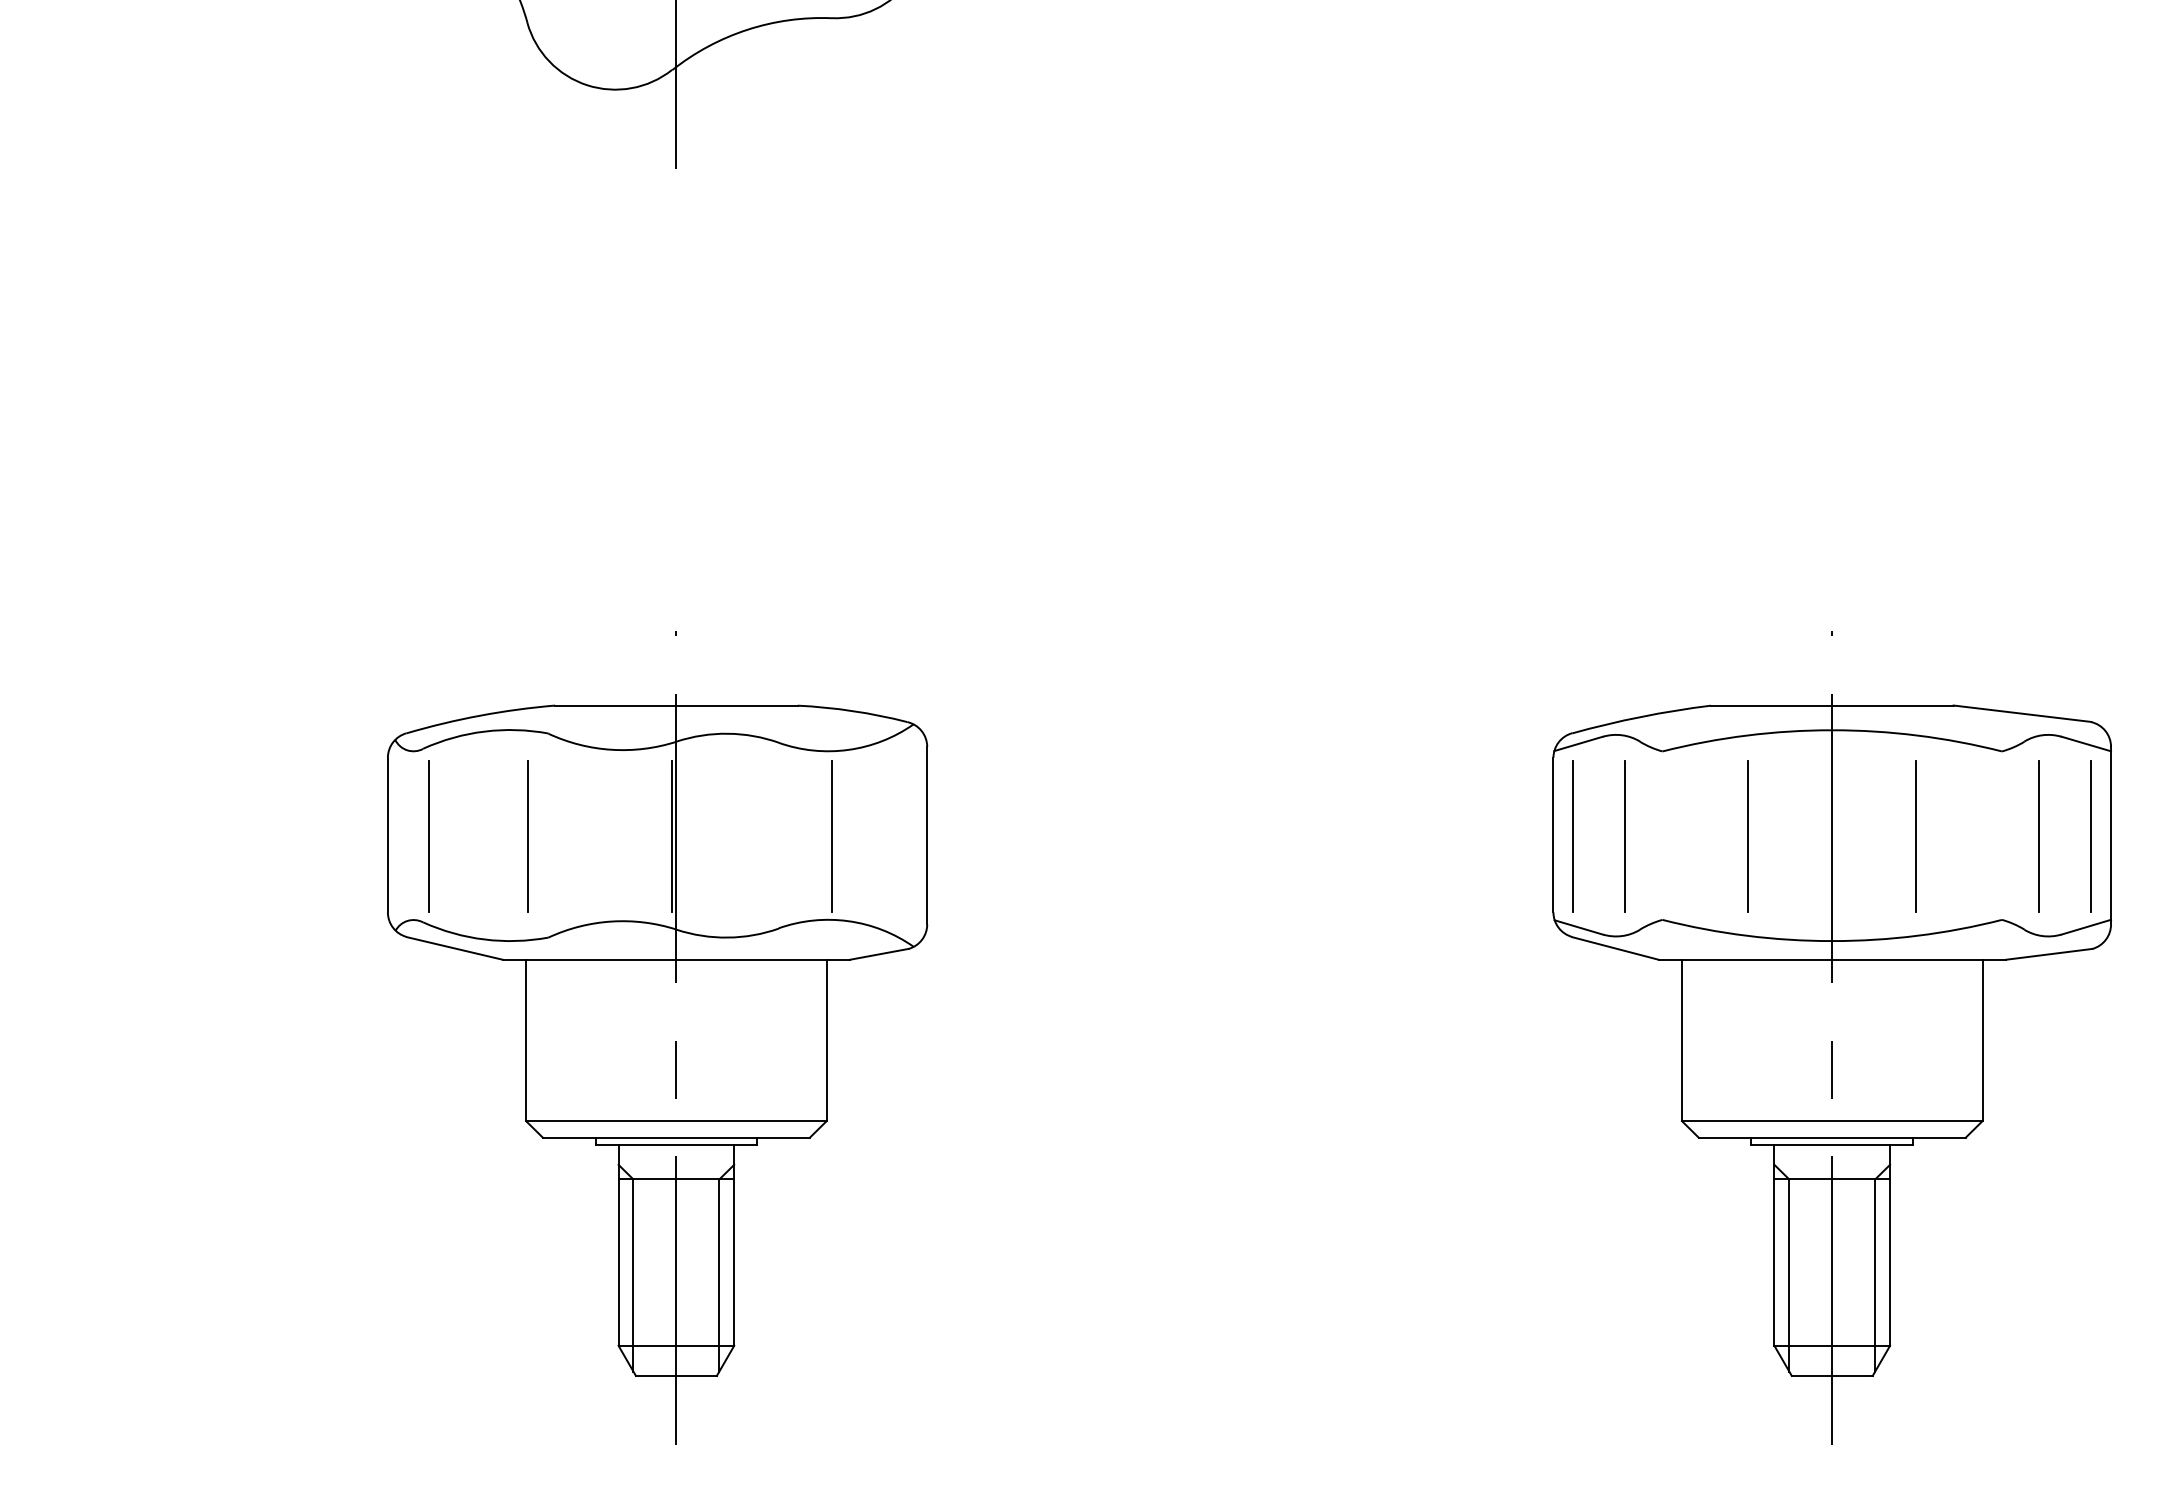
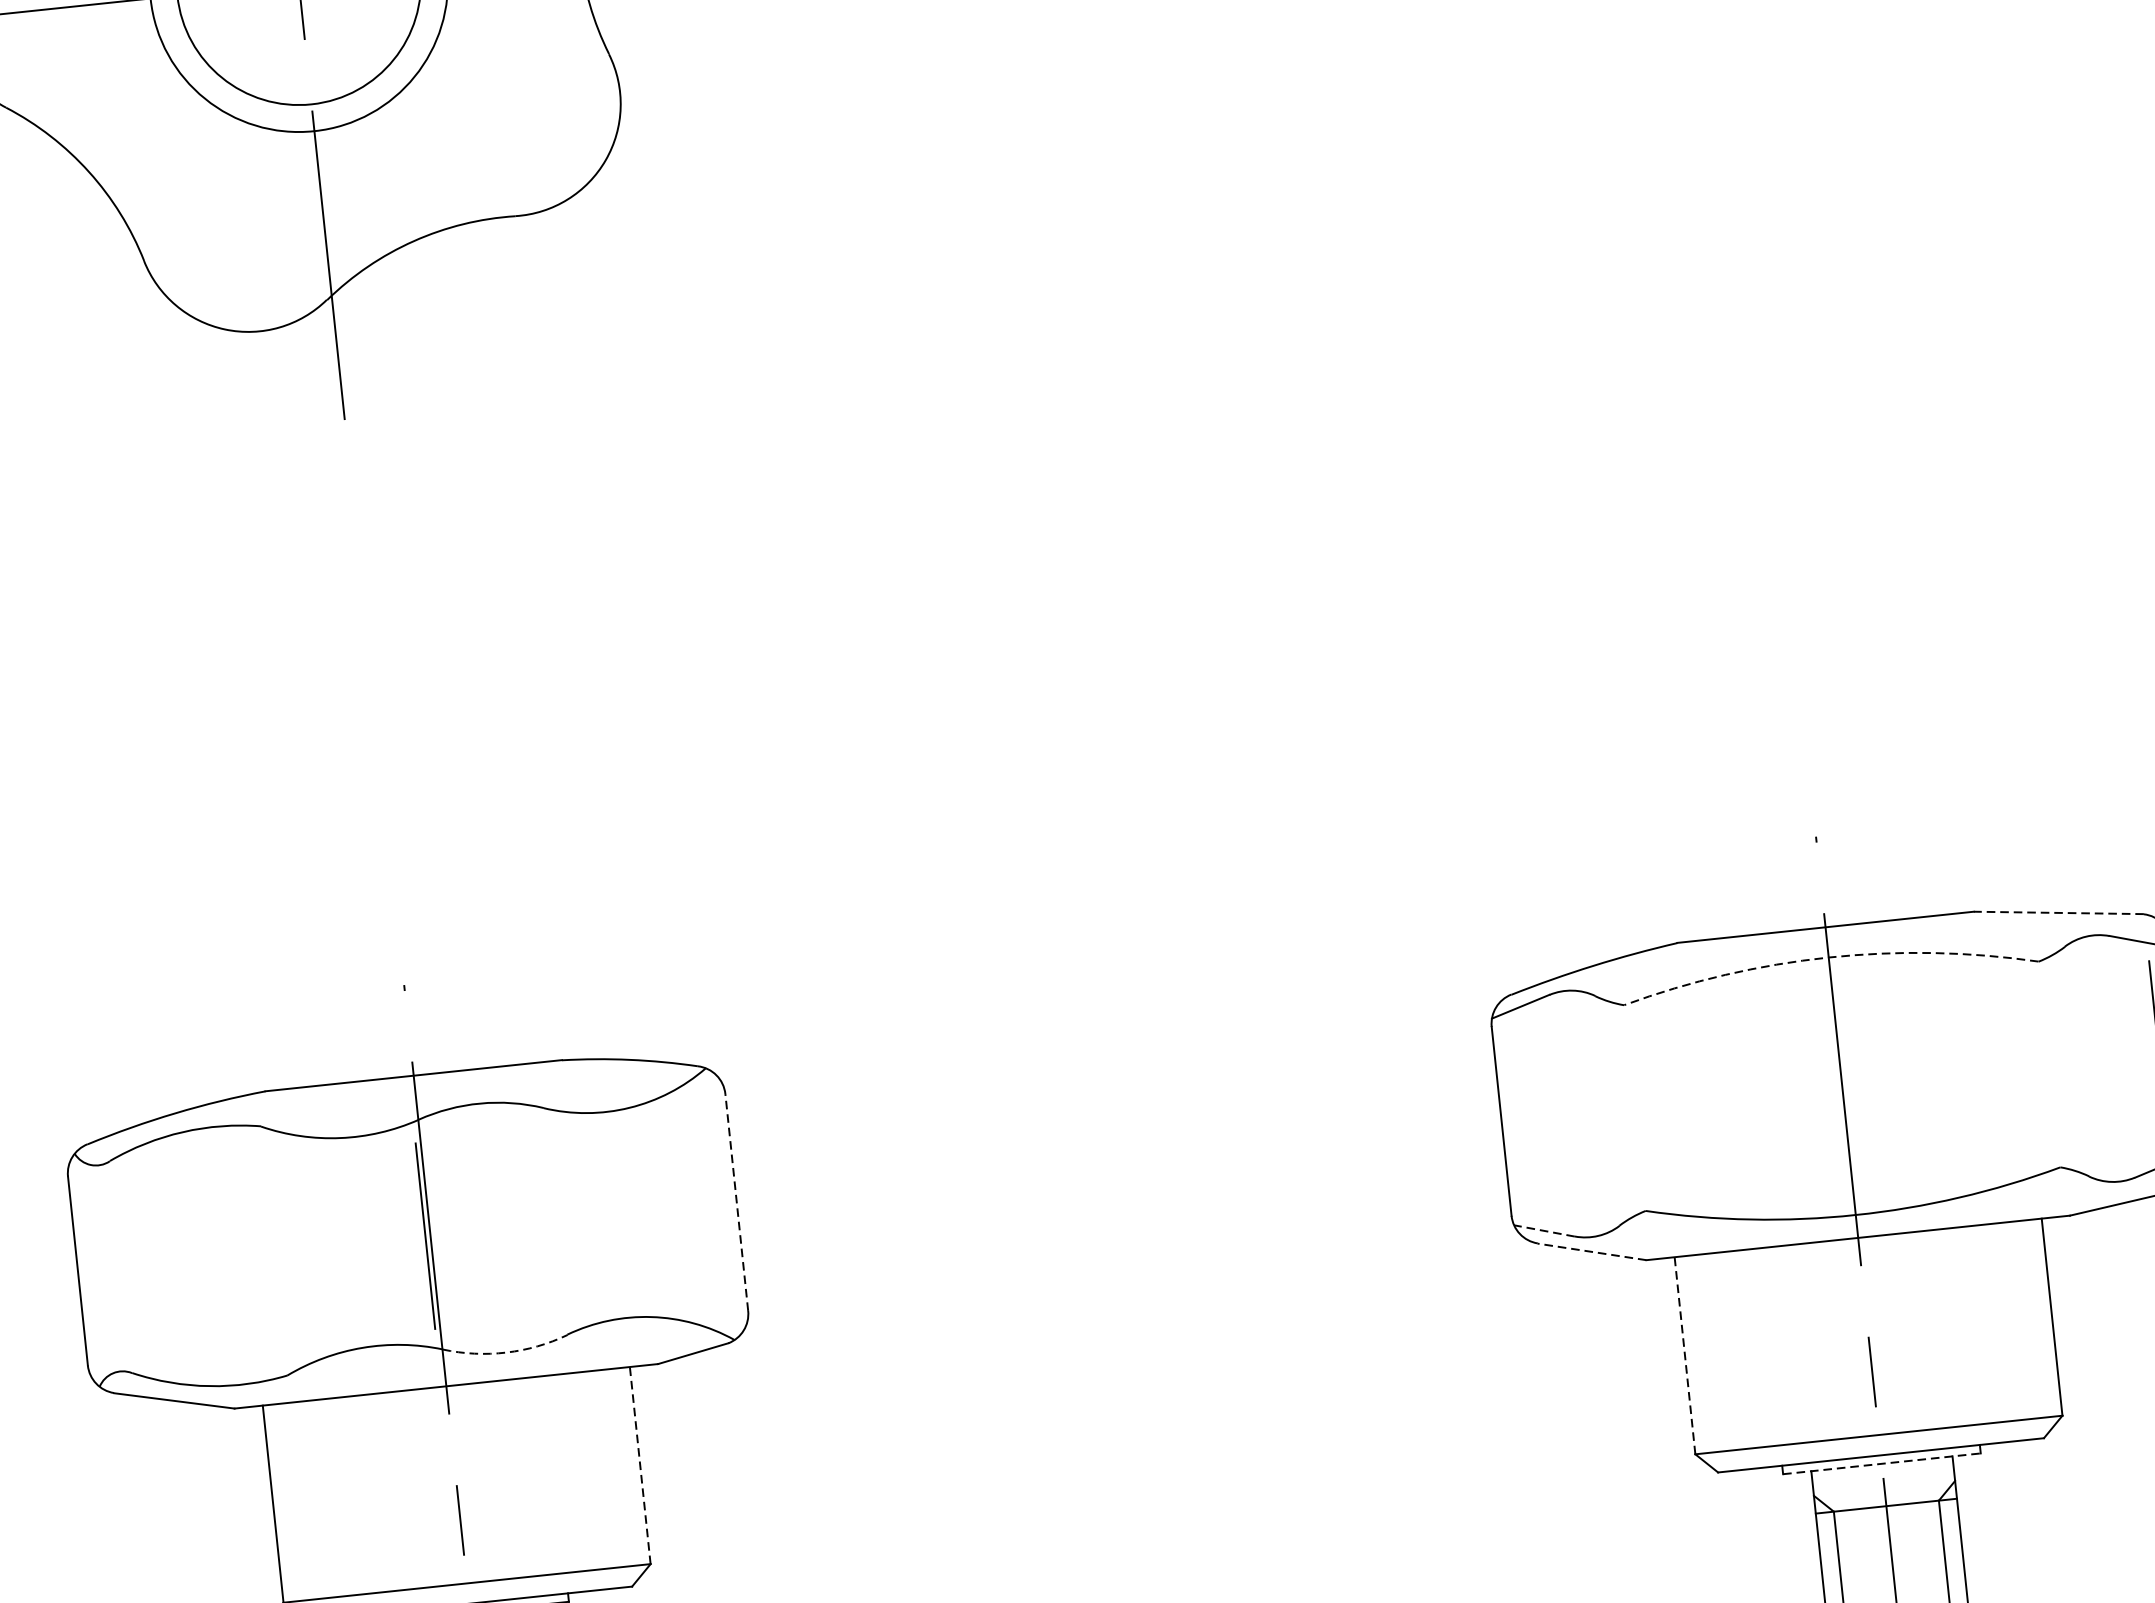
line: (2021, 713) -> (2057, 912), solid -> dashed
arc: (1832, 730) -> (1829, 957), solid -> dashed
line: (927, 835) -> (737, 1202), solid -> dashed
line: (428, 836) -> (127, 1267), removed
line: (527, 836) -> (248, 1254), removed
line: (831, 836) -> (619, 1215), removed
line: (1572, 836) -> (1525, 1120), removed
line: (1625, 836) -> (1589, 1113), removed
line: (1748, 836) -> (1740, 1098), removed
line: (1916, 836) -> (1945, 1076), removed
line: (2039, 836) -> (2095, 1060), removed
line: (1578, 927) -> (1544, 1231), solid -> dashed
arc: (727, 937) -> (505, 1352), solid -> dashed
line: (1615, 948) -> (1591, 1251), solid -> dashed
line: (826, 1040) -> (640, 1465), solid -> dashed
line: (1682, 1040) -> (1685, 1355), solid -> dashed
line: (1832, 1144) -> (1882, 1463), solid -> dashed

